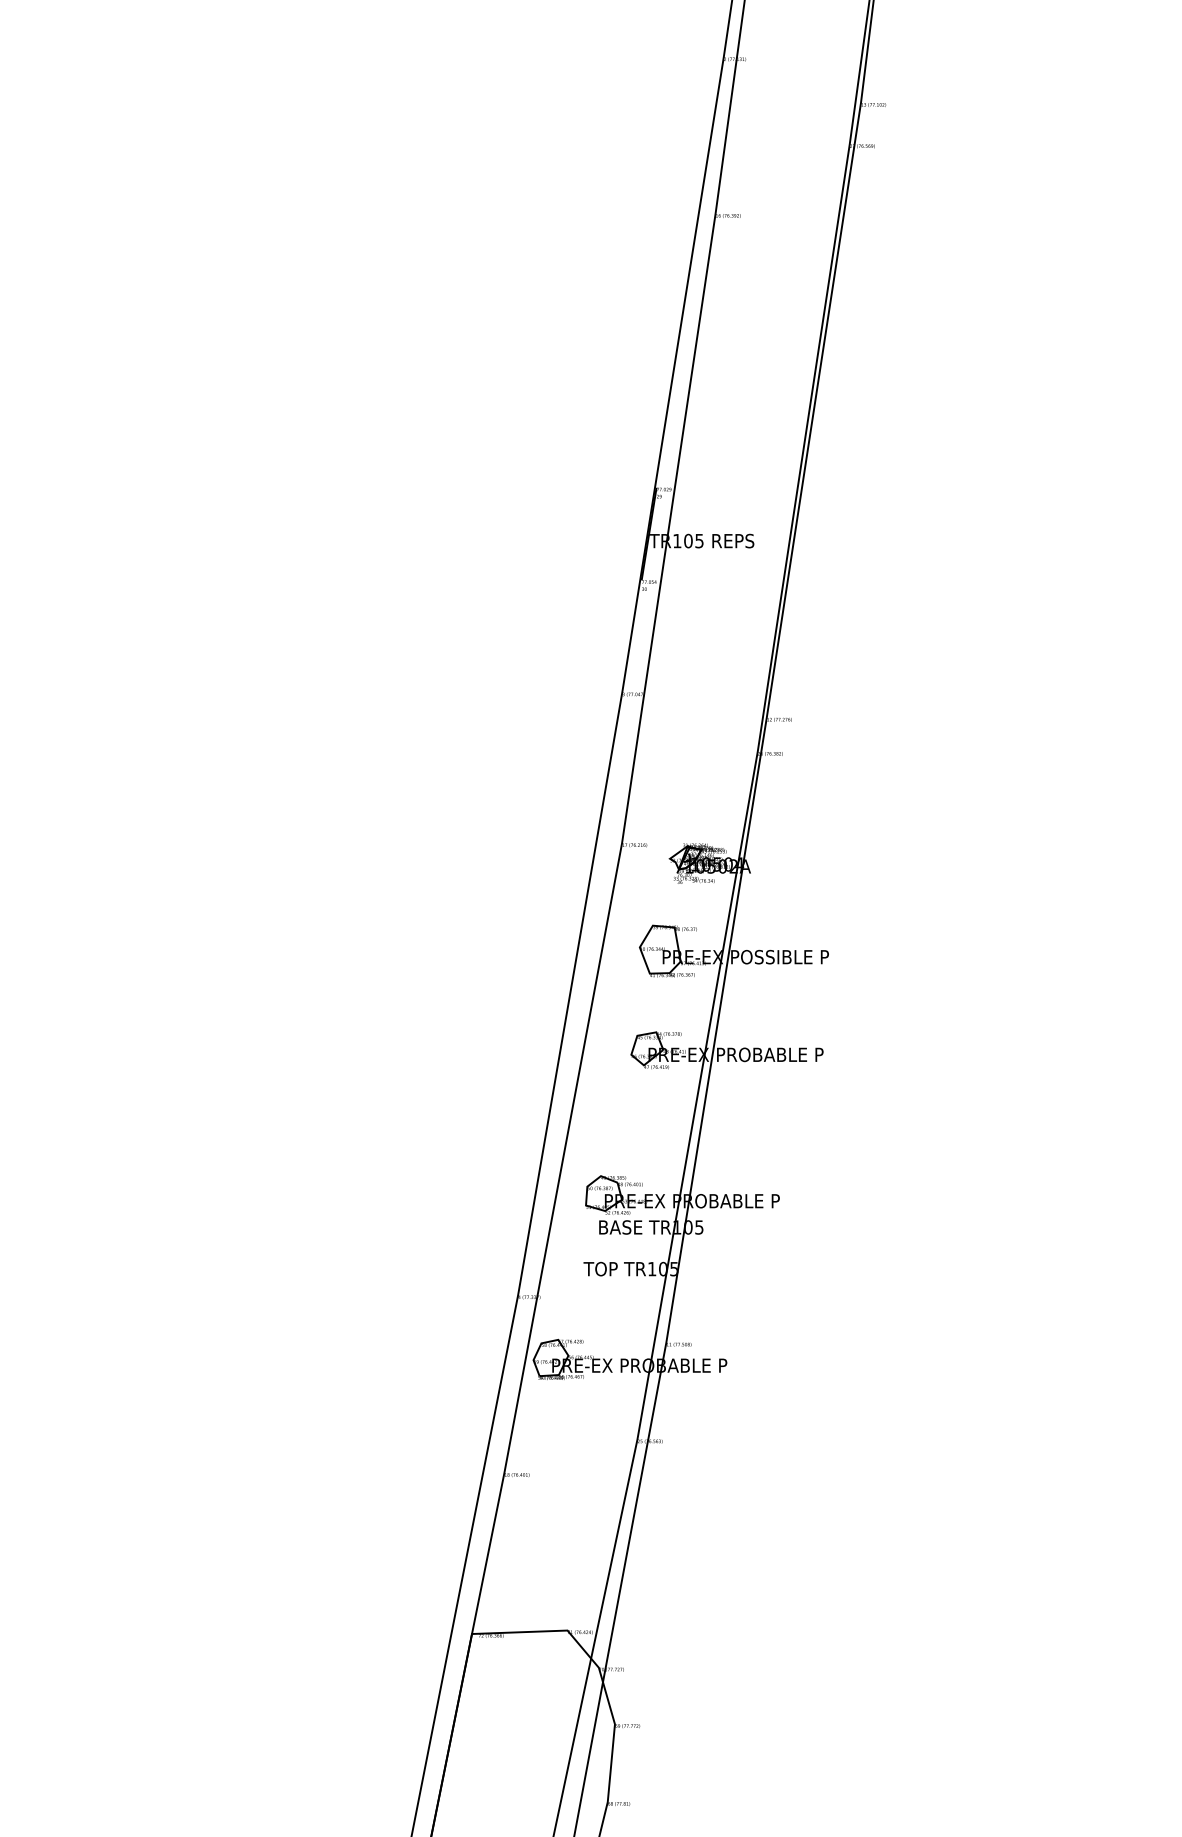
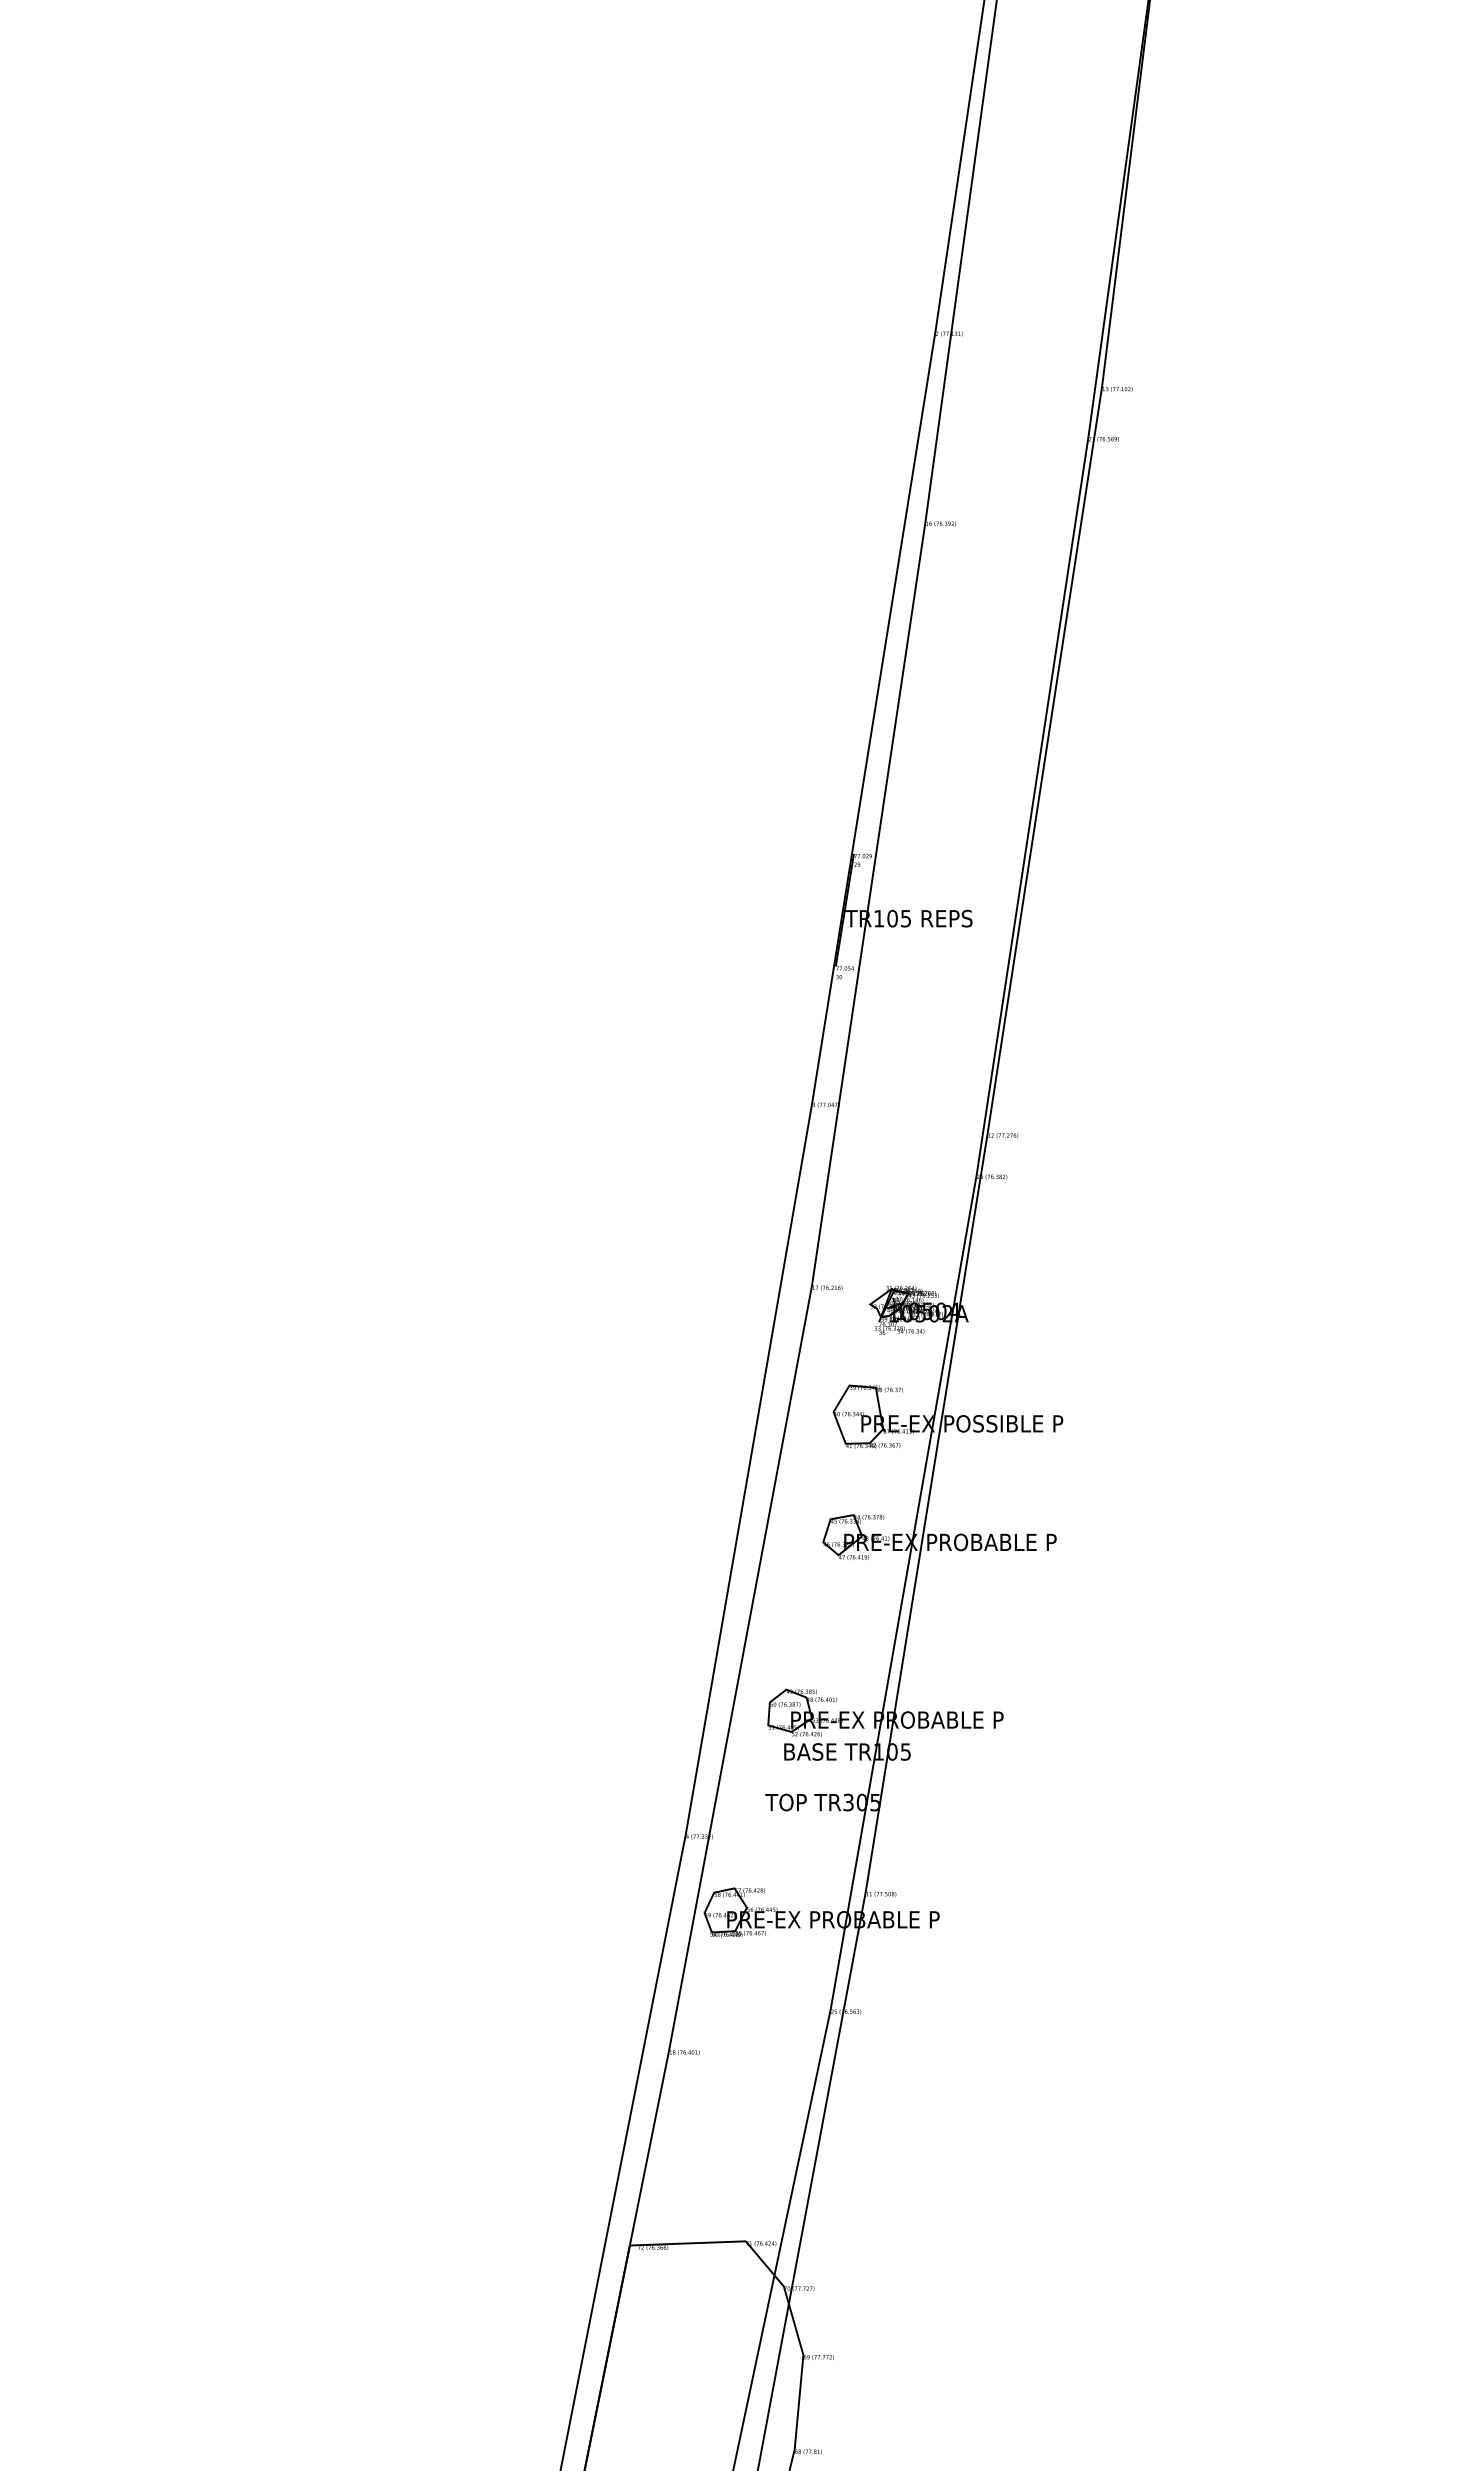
text: (652, 1269) -> (848, 1802), TR105 -> TR305

